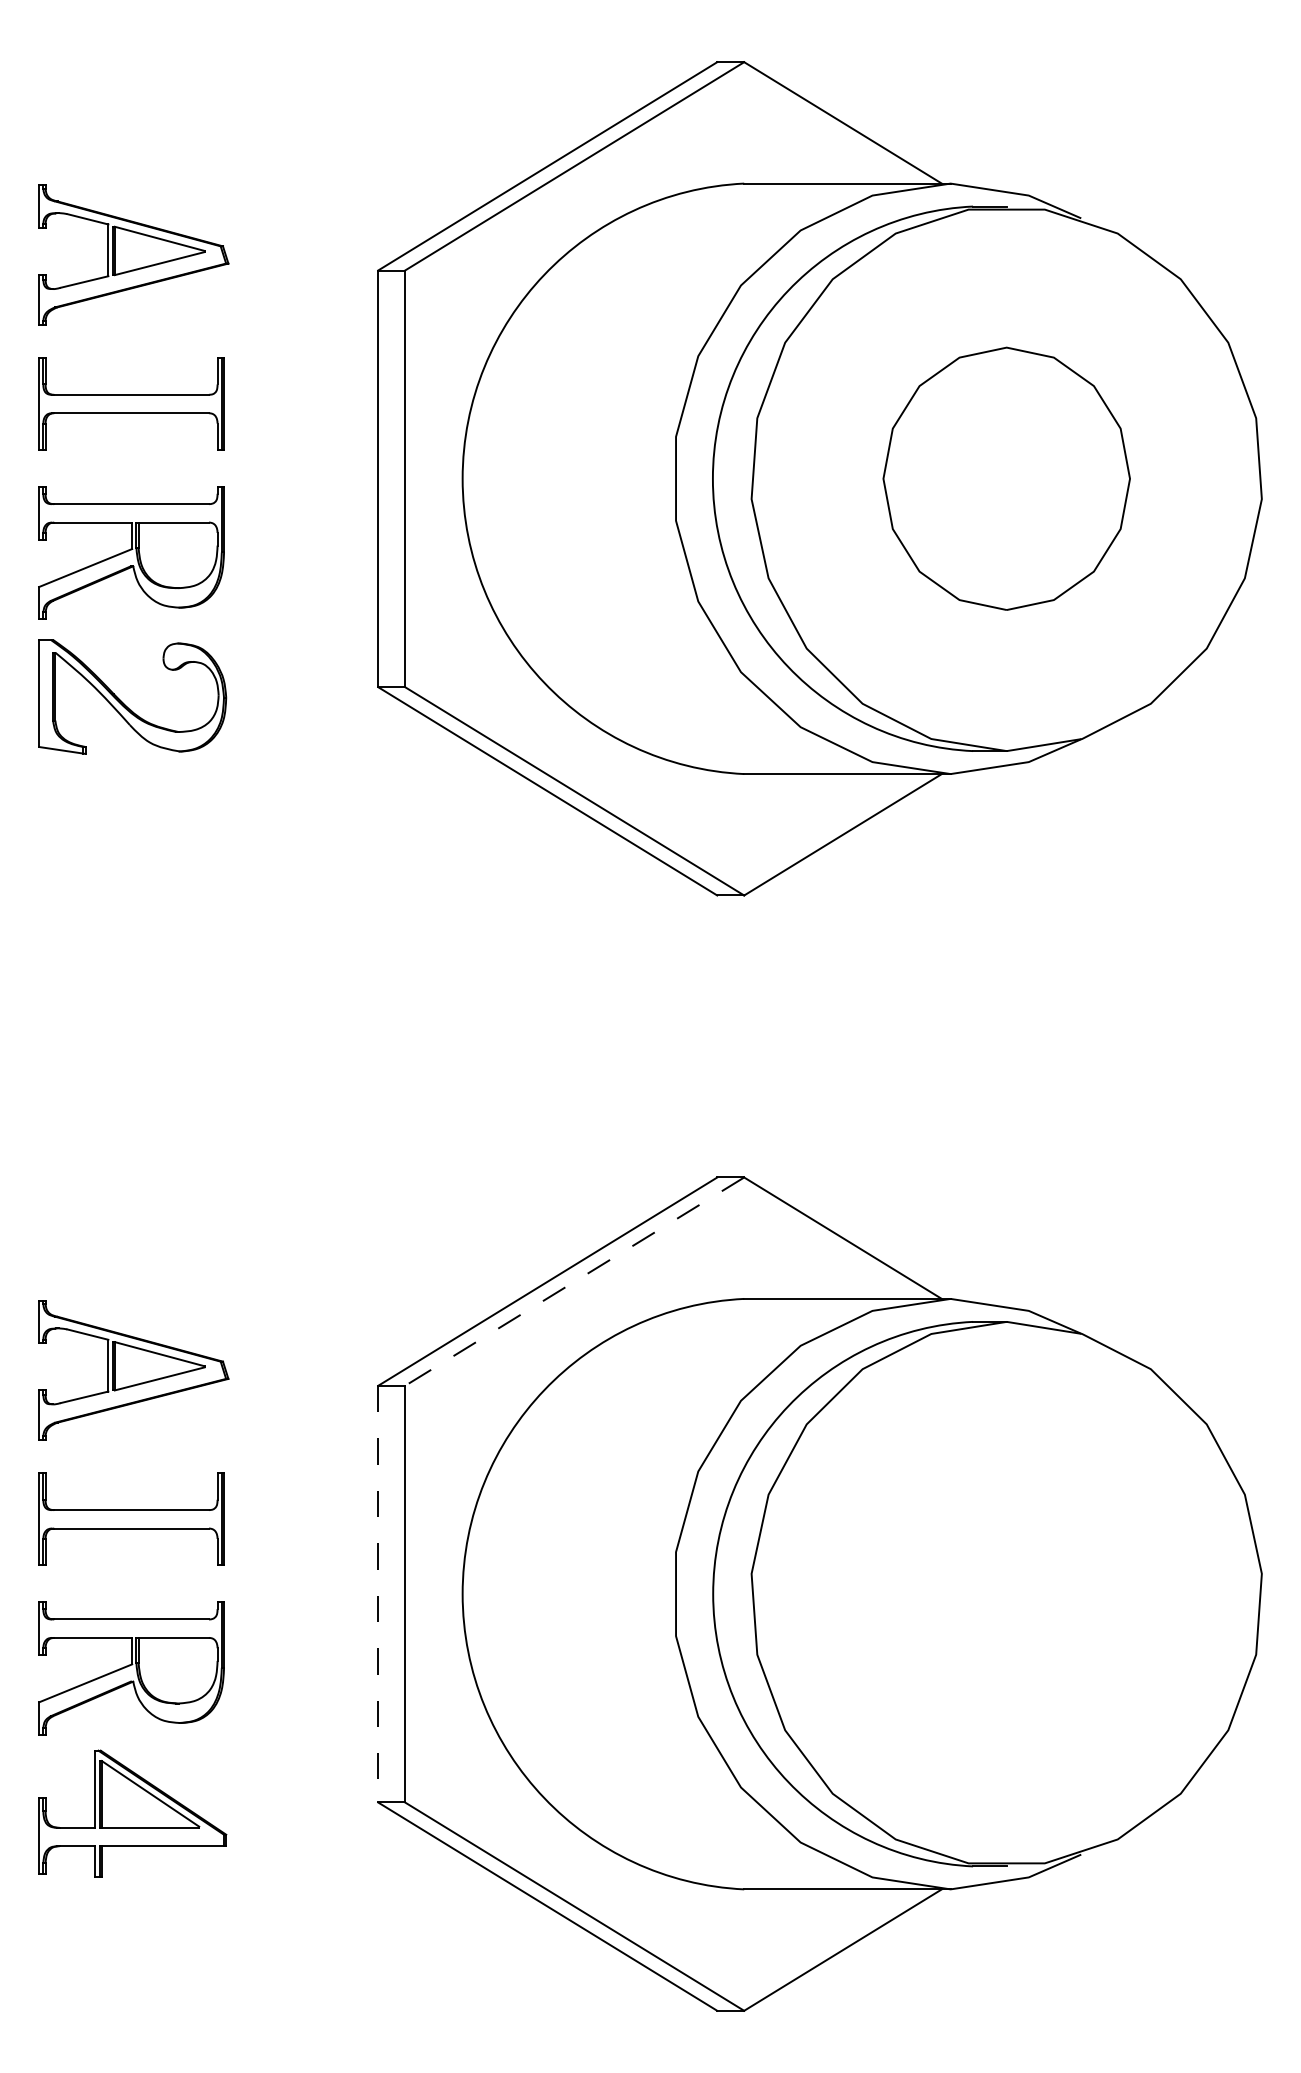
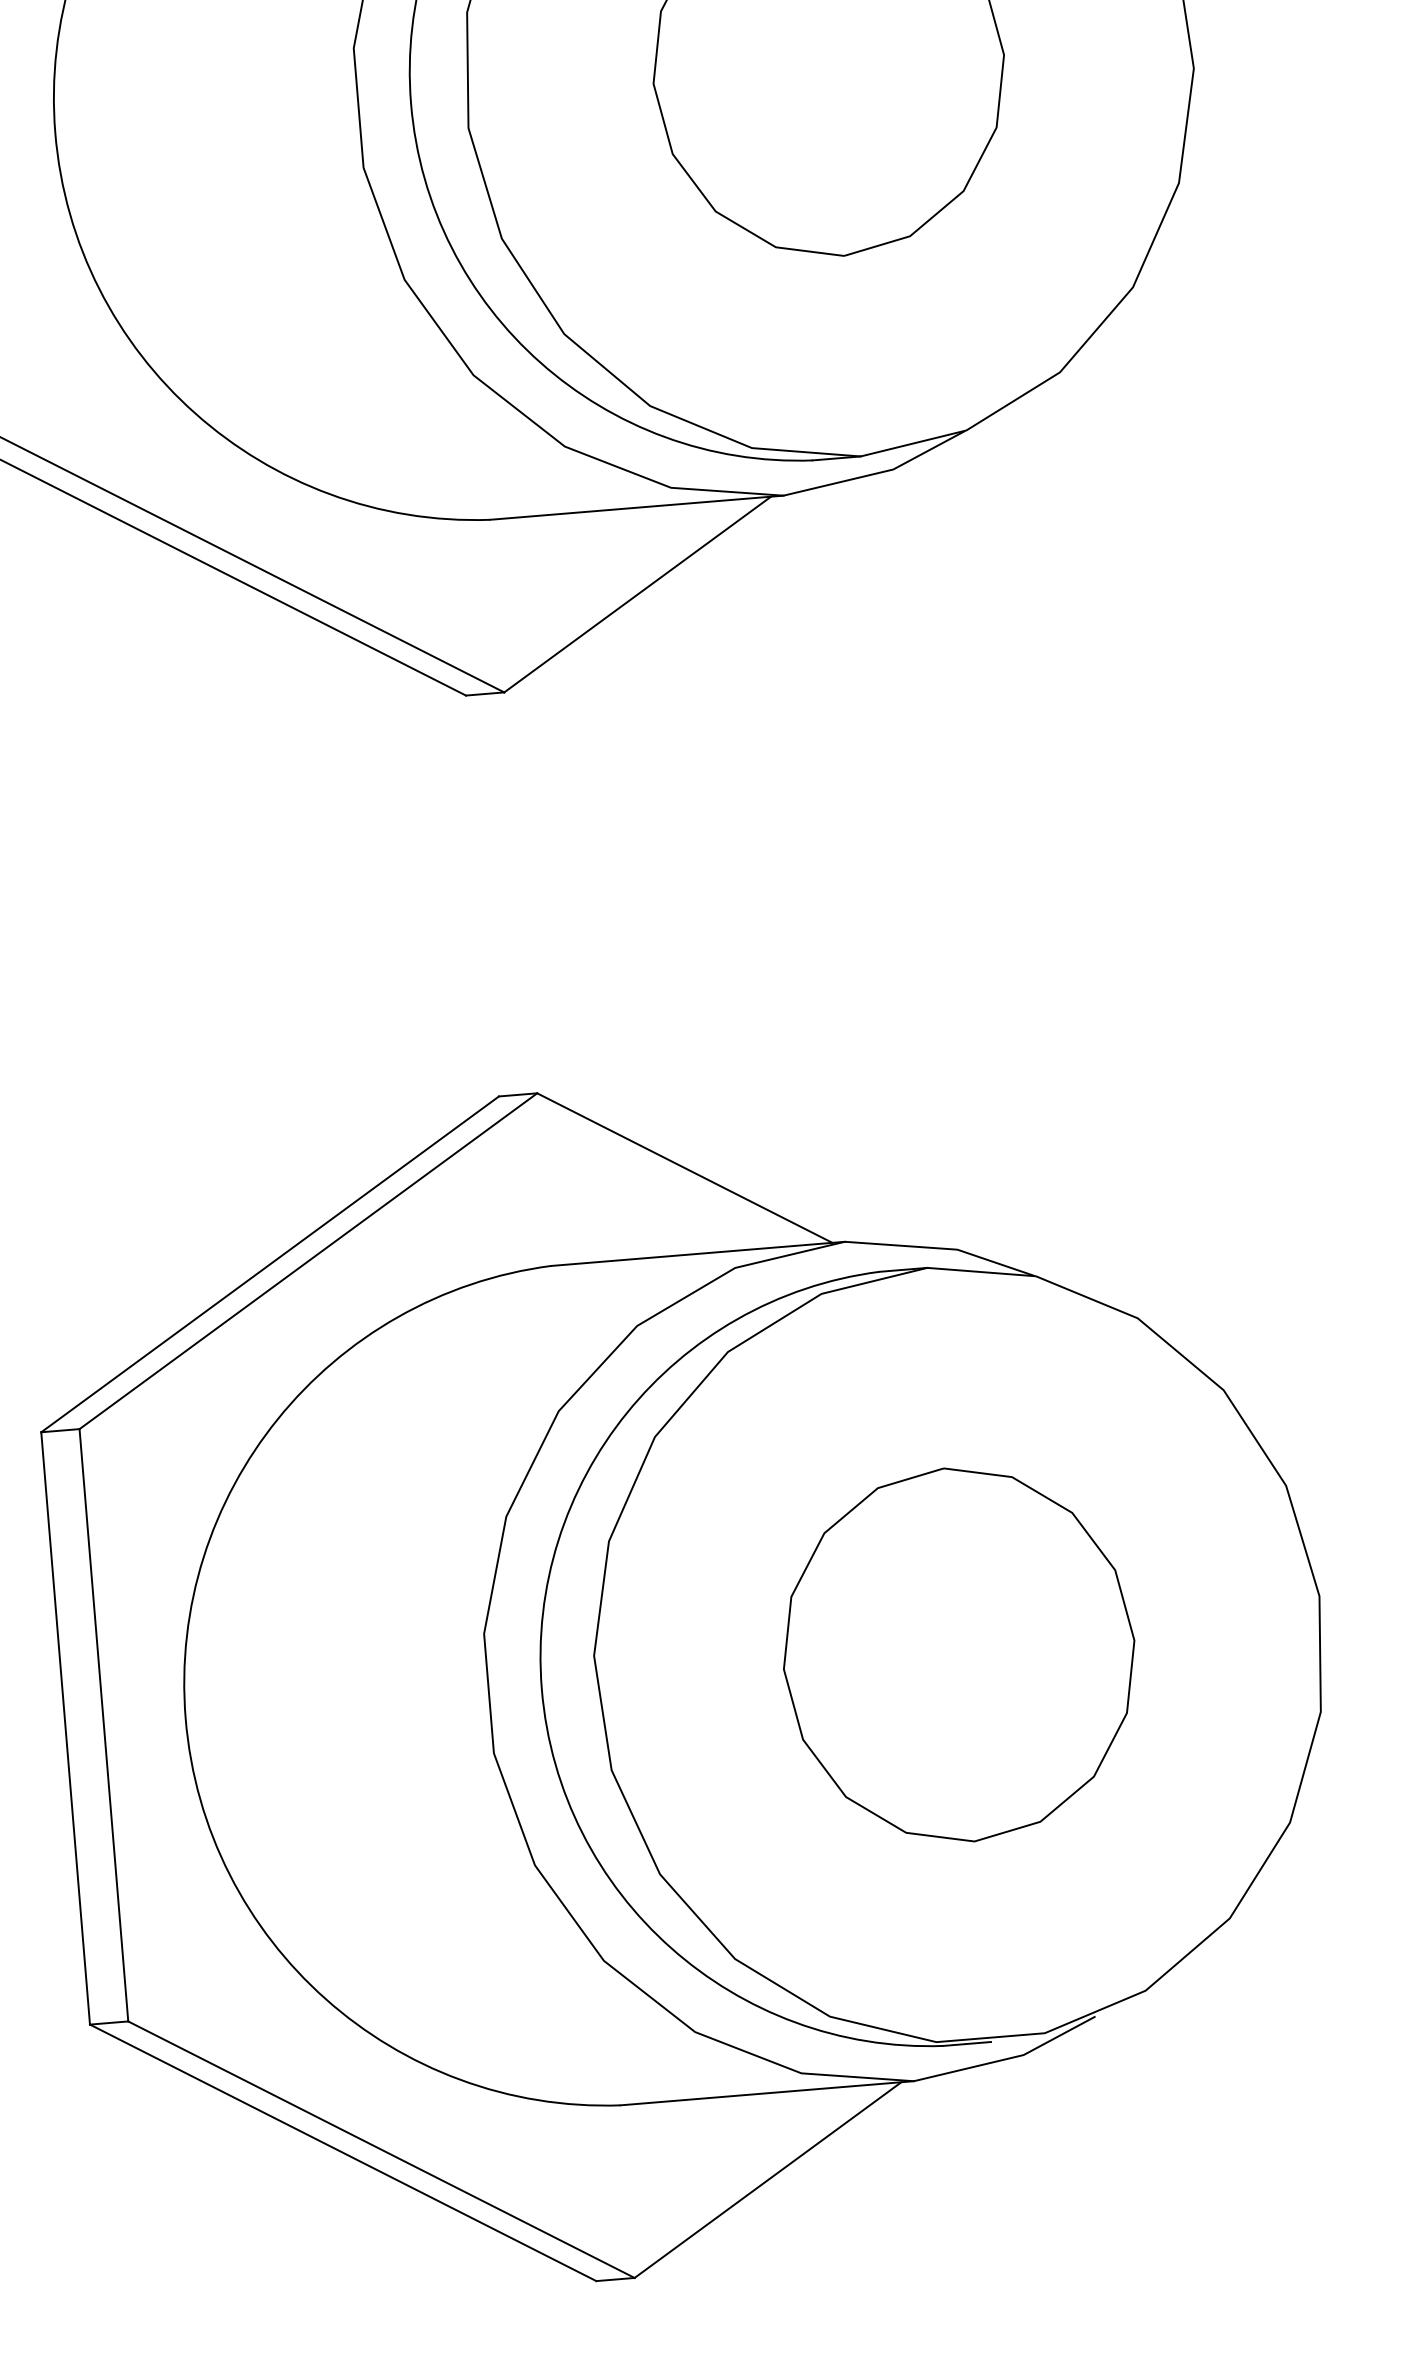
line: (574, 1281) -> (308, 1261), dashed -> solid
line: (378, 1594) -> (66, 1728), dashed -> solid
part: (1006, 1594) -> (958, 1655), added

